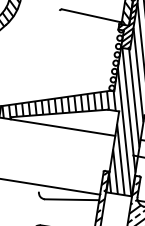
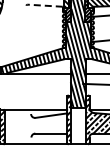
line: (91, 15) -> (45, 5), solid -> dashed

